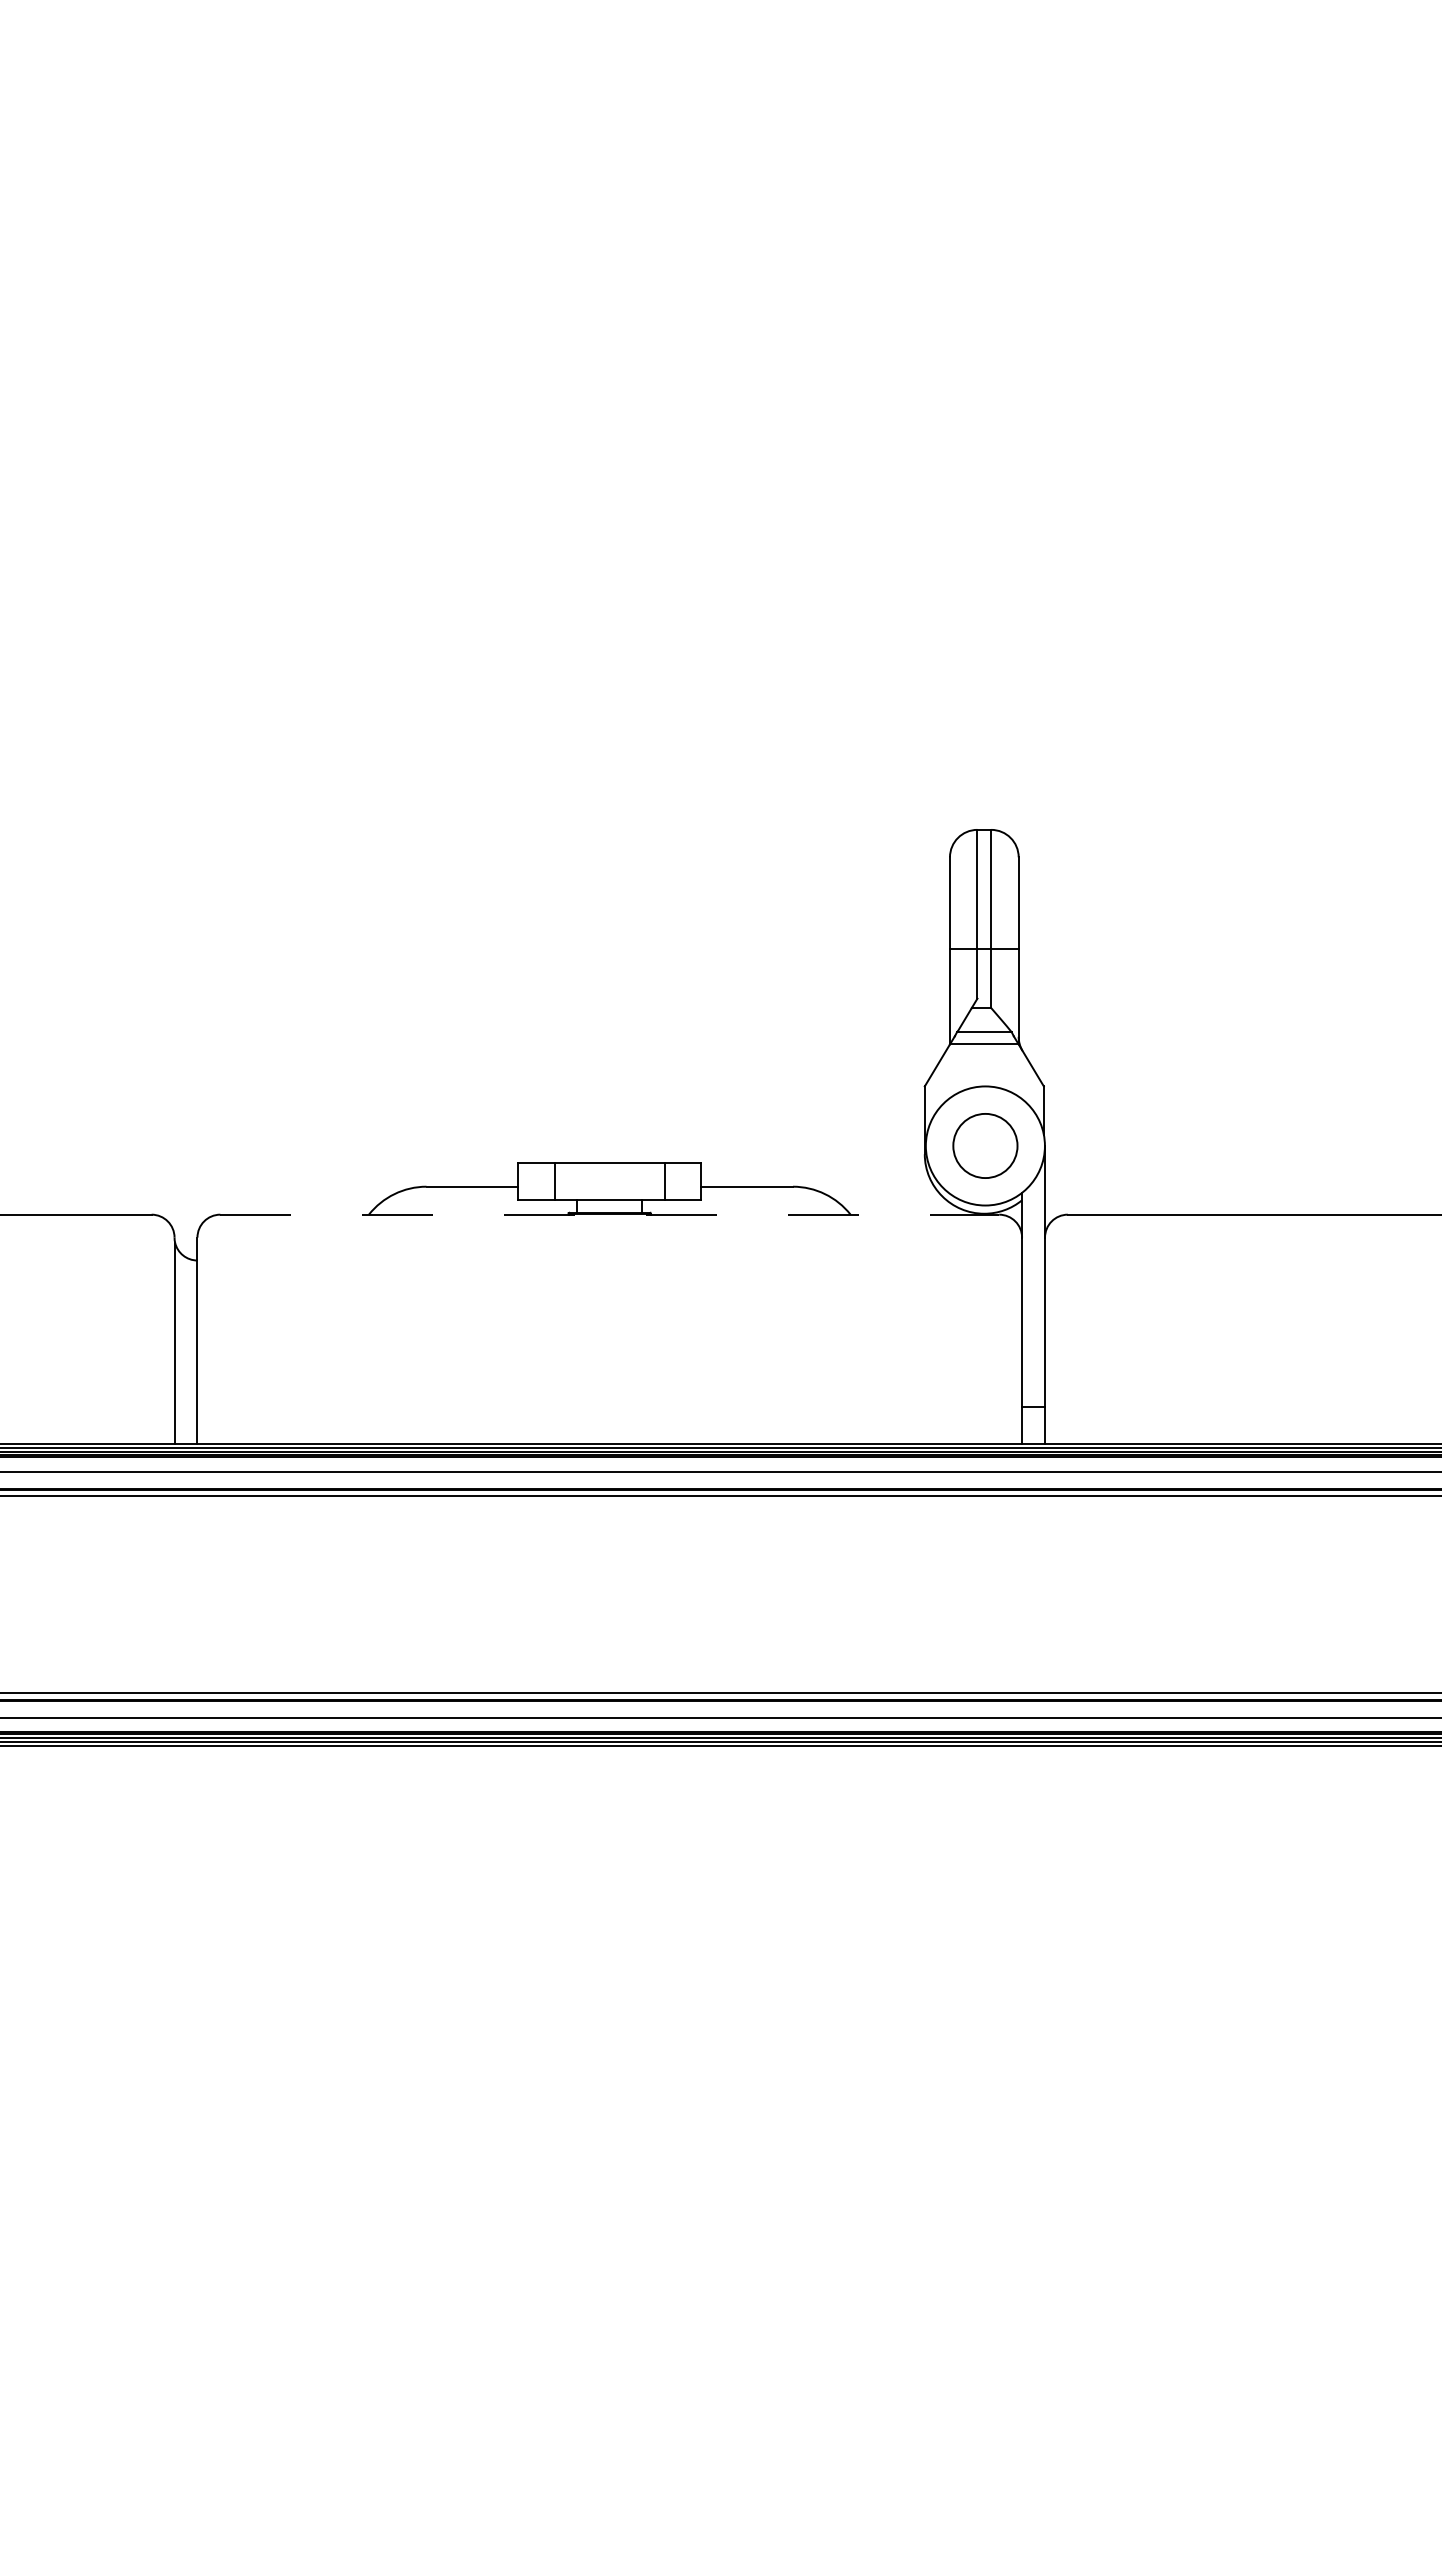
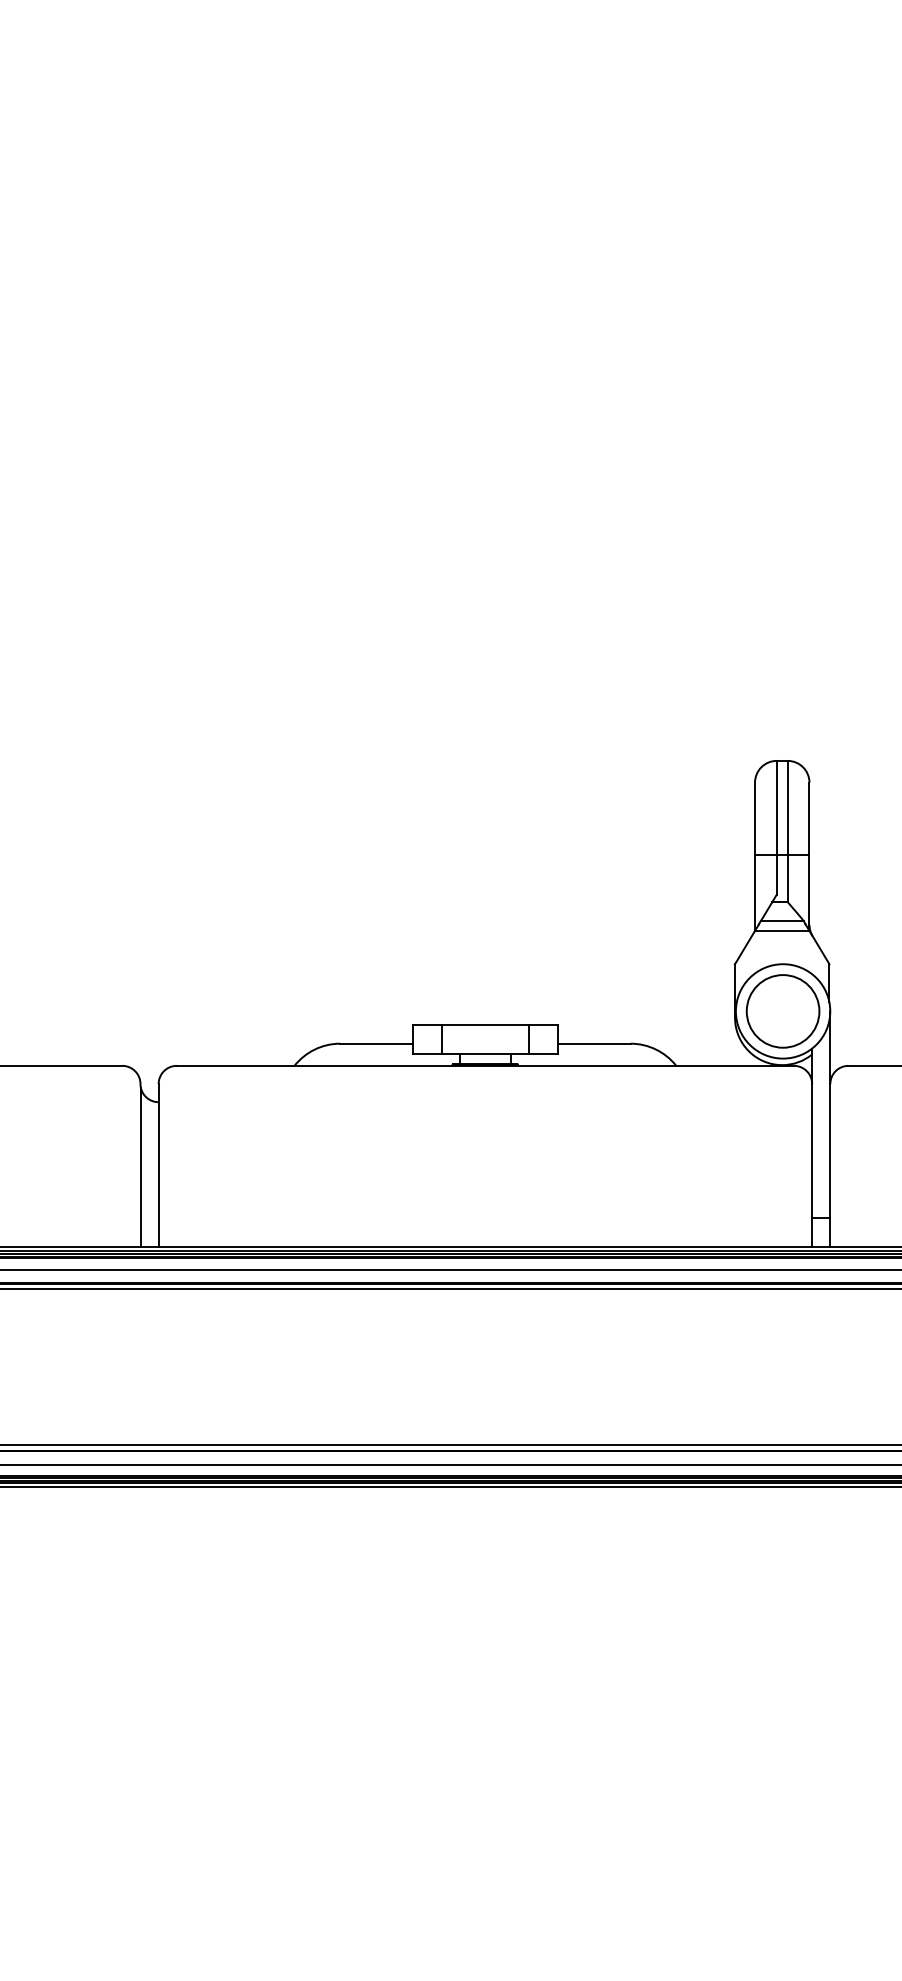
circle: (985, 1145) -> (783, 1011), size x1.43
line: (610, 1214) -> (485, 1065), dashed -> solid

